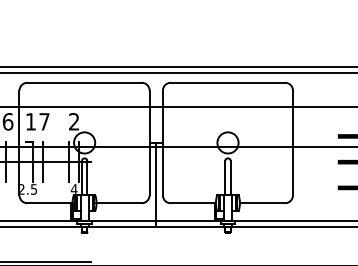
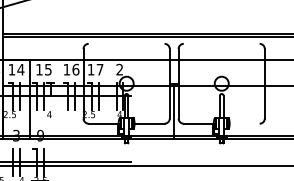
line: (84, 82) -> (126, 43), removed
line: (227, 82) -> (221, 43), removed
line: (262, 202) -> (244, 123), removed

